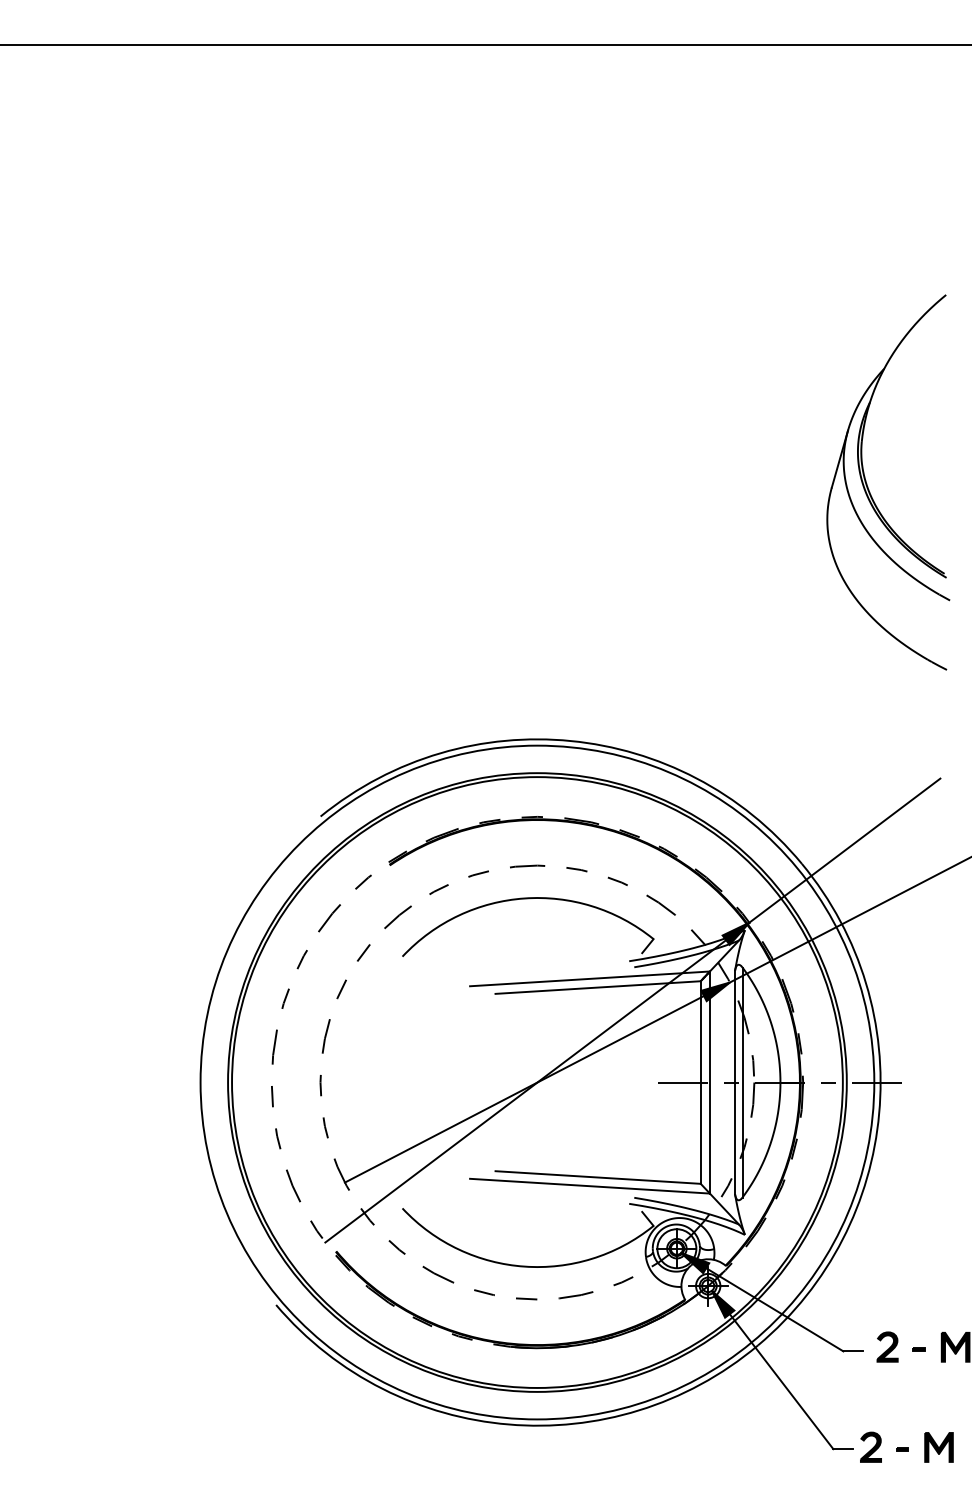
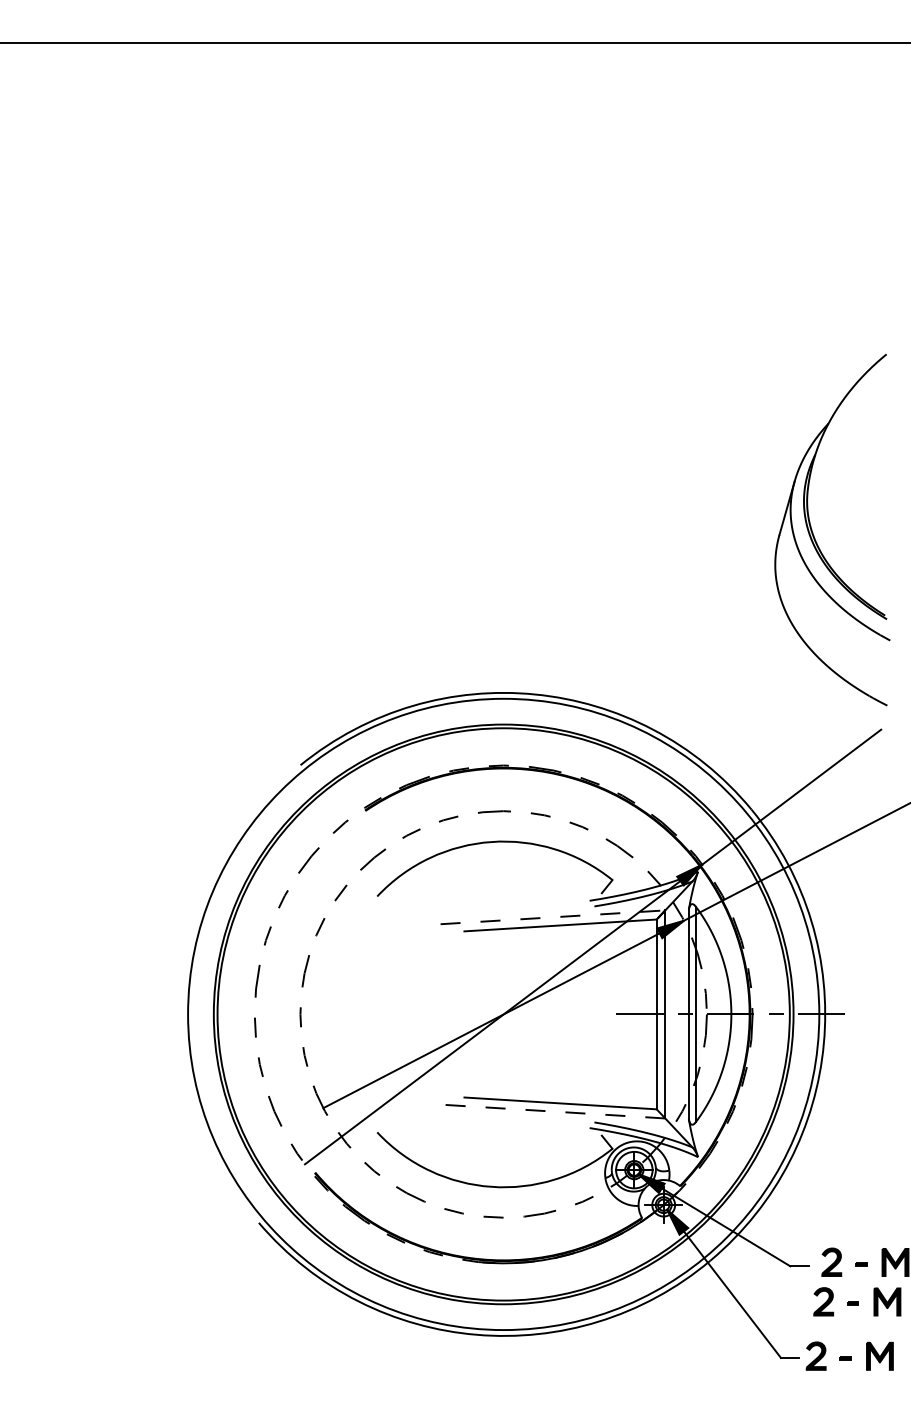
part: (869, 489) -> (814, 536), moved
line: (590, 978) -> (553, 916), solid -> dashed
line: (589, 1186) -> (552, 1111), solid -> dashed
part: (914, 1388) -> (856, 1301), added

